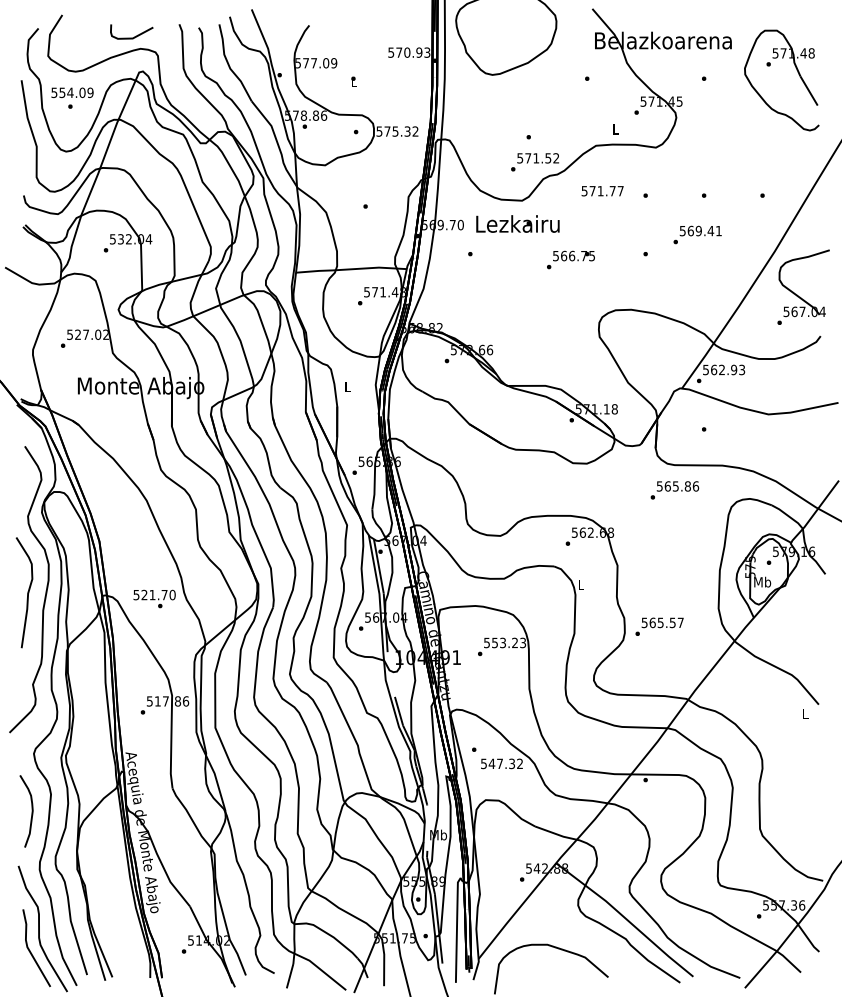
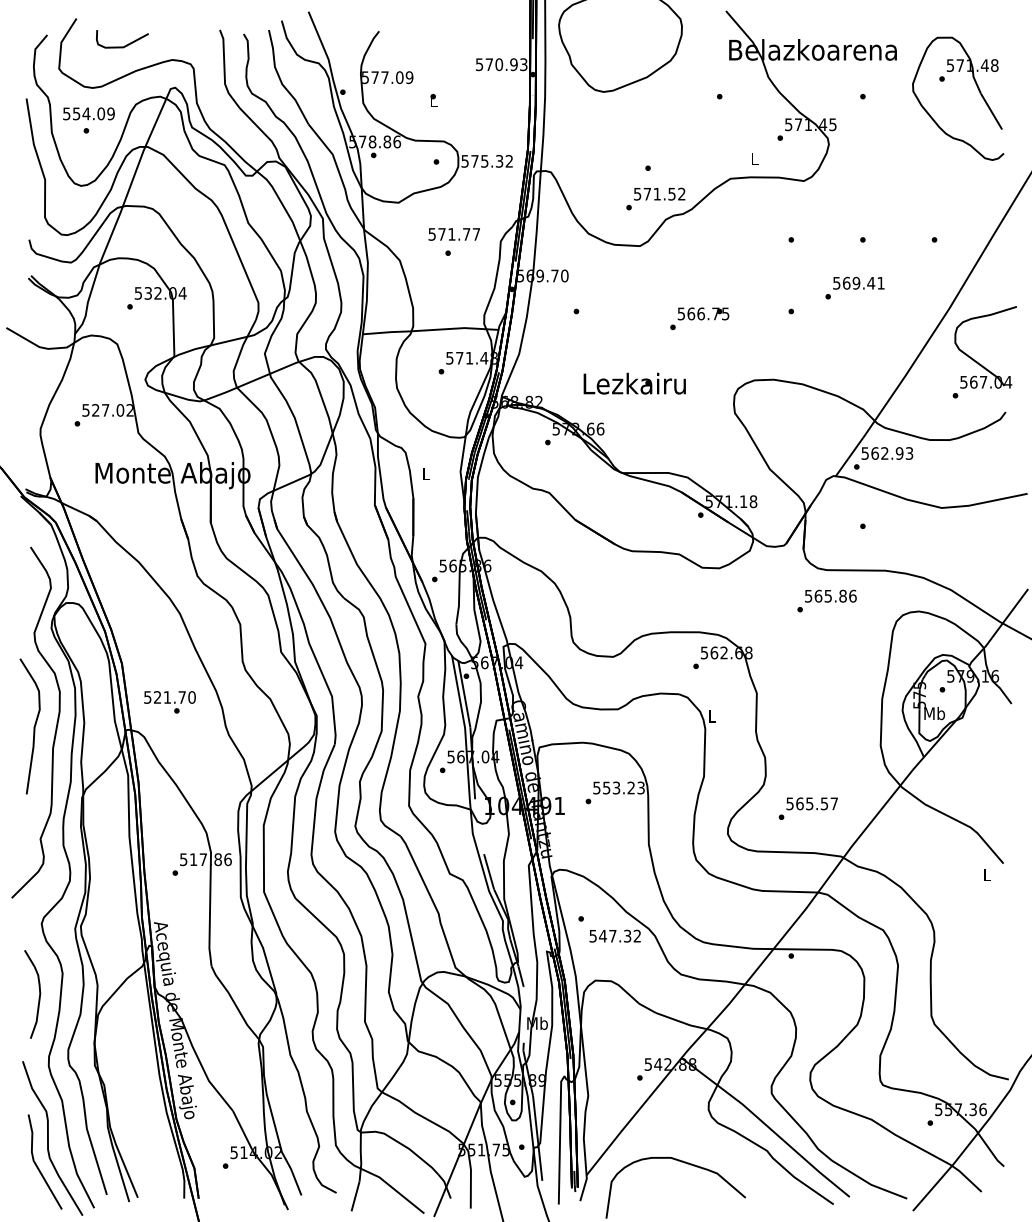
curve: (134, 36) -> (125, 44), moved
text: (602, 191) -> (454, 234), moved
text: (517, 223) -> (634, 383), moved
text: (154, 598) -> (169, 701), moved
text: (659, 626) -> (808, 808), moved

